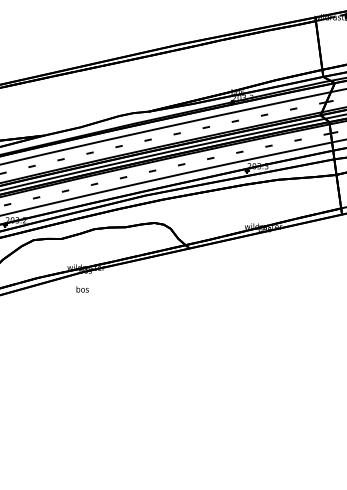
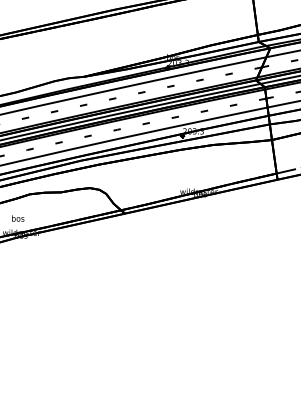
text: (82, 289) -> (17, 218), moved

